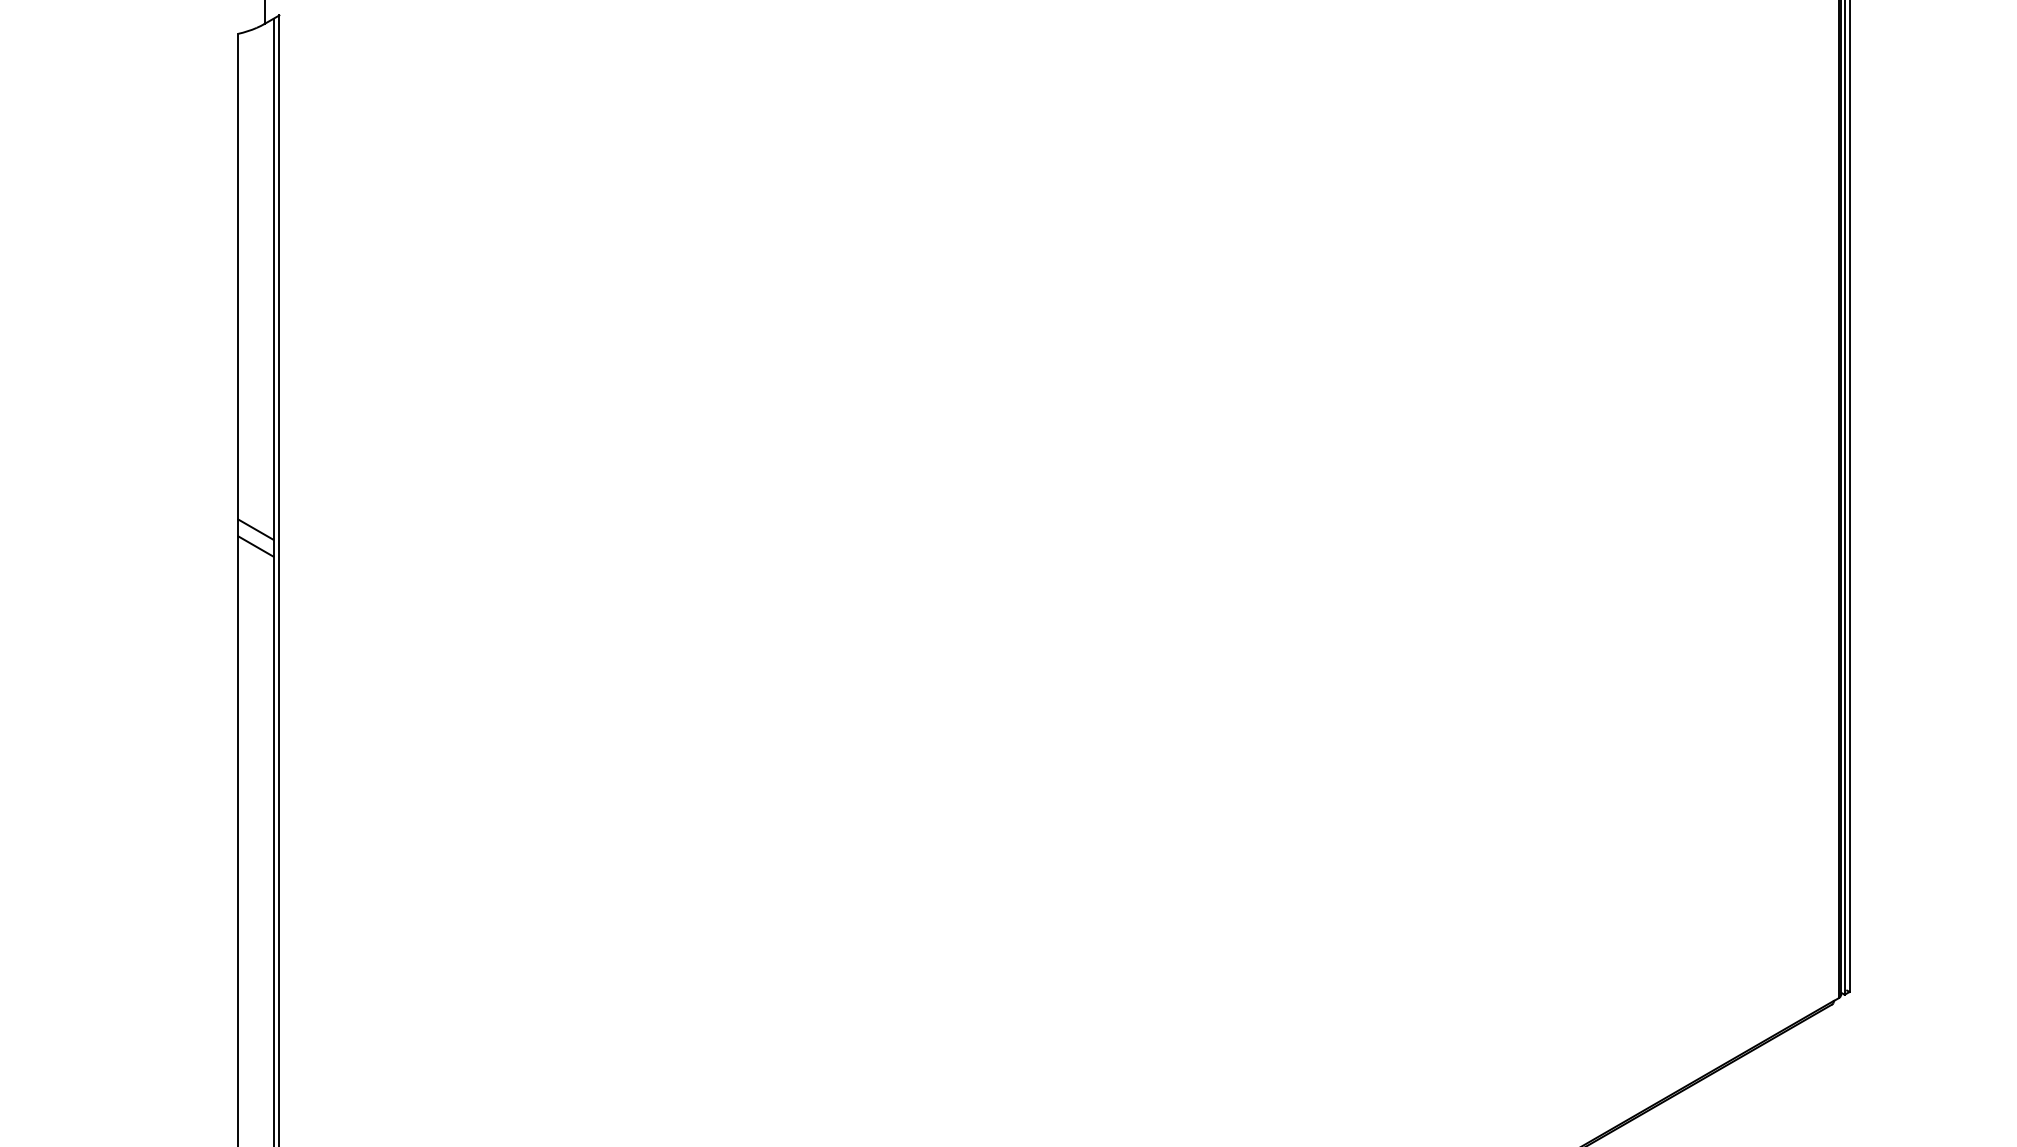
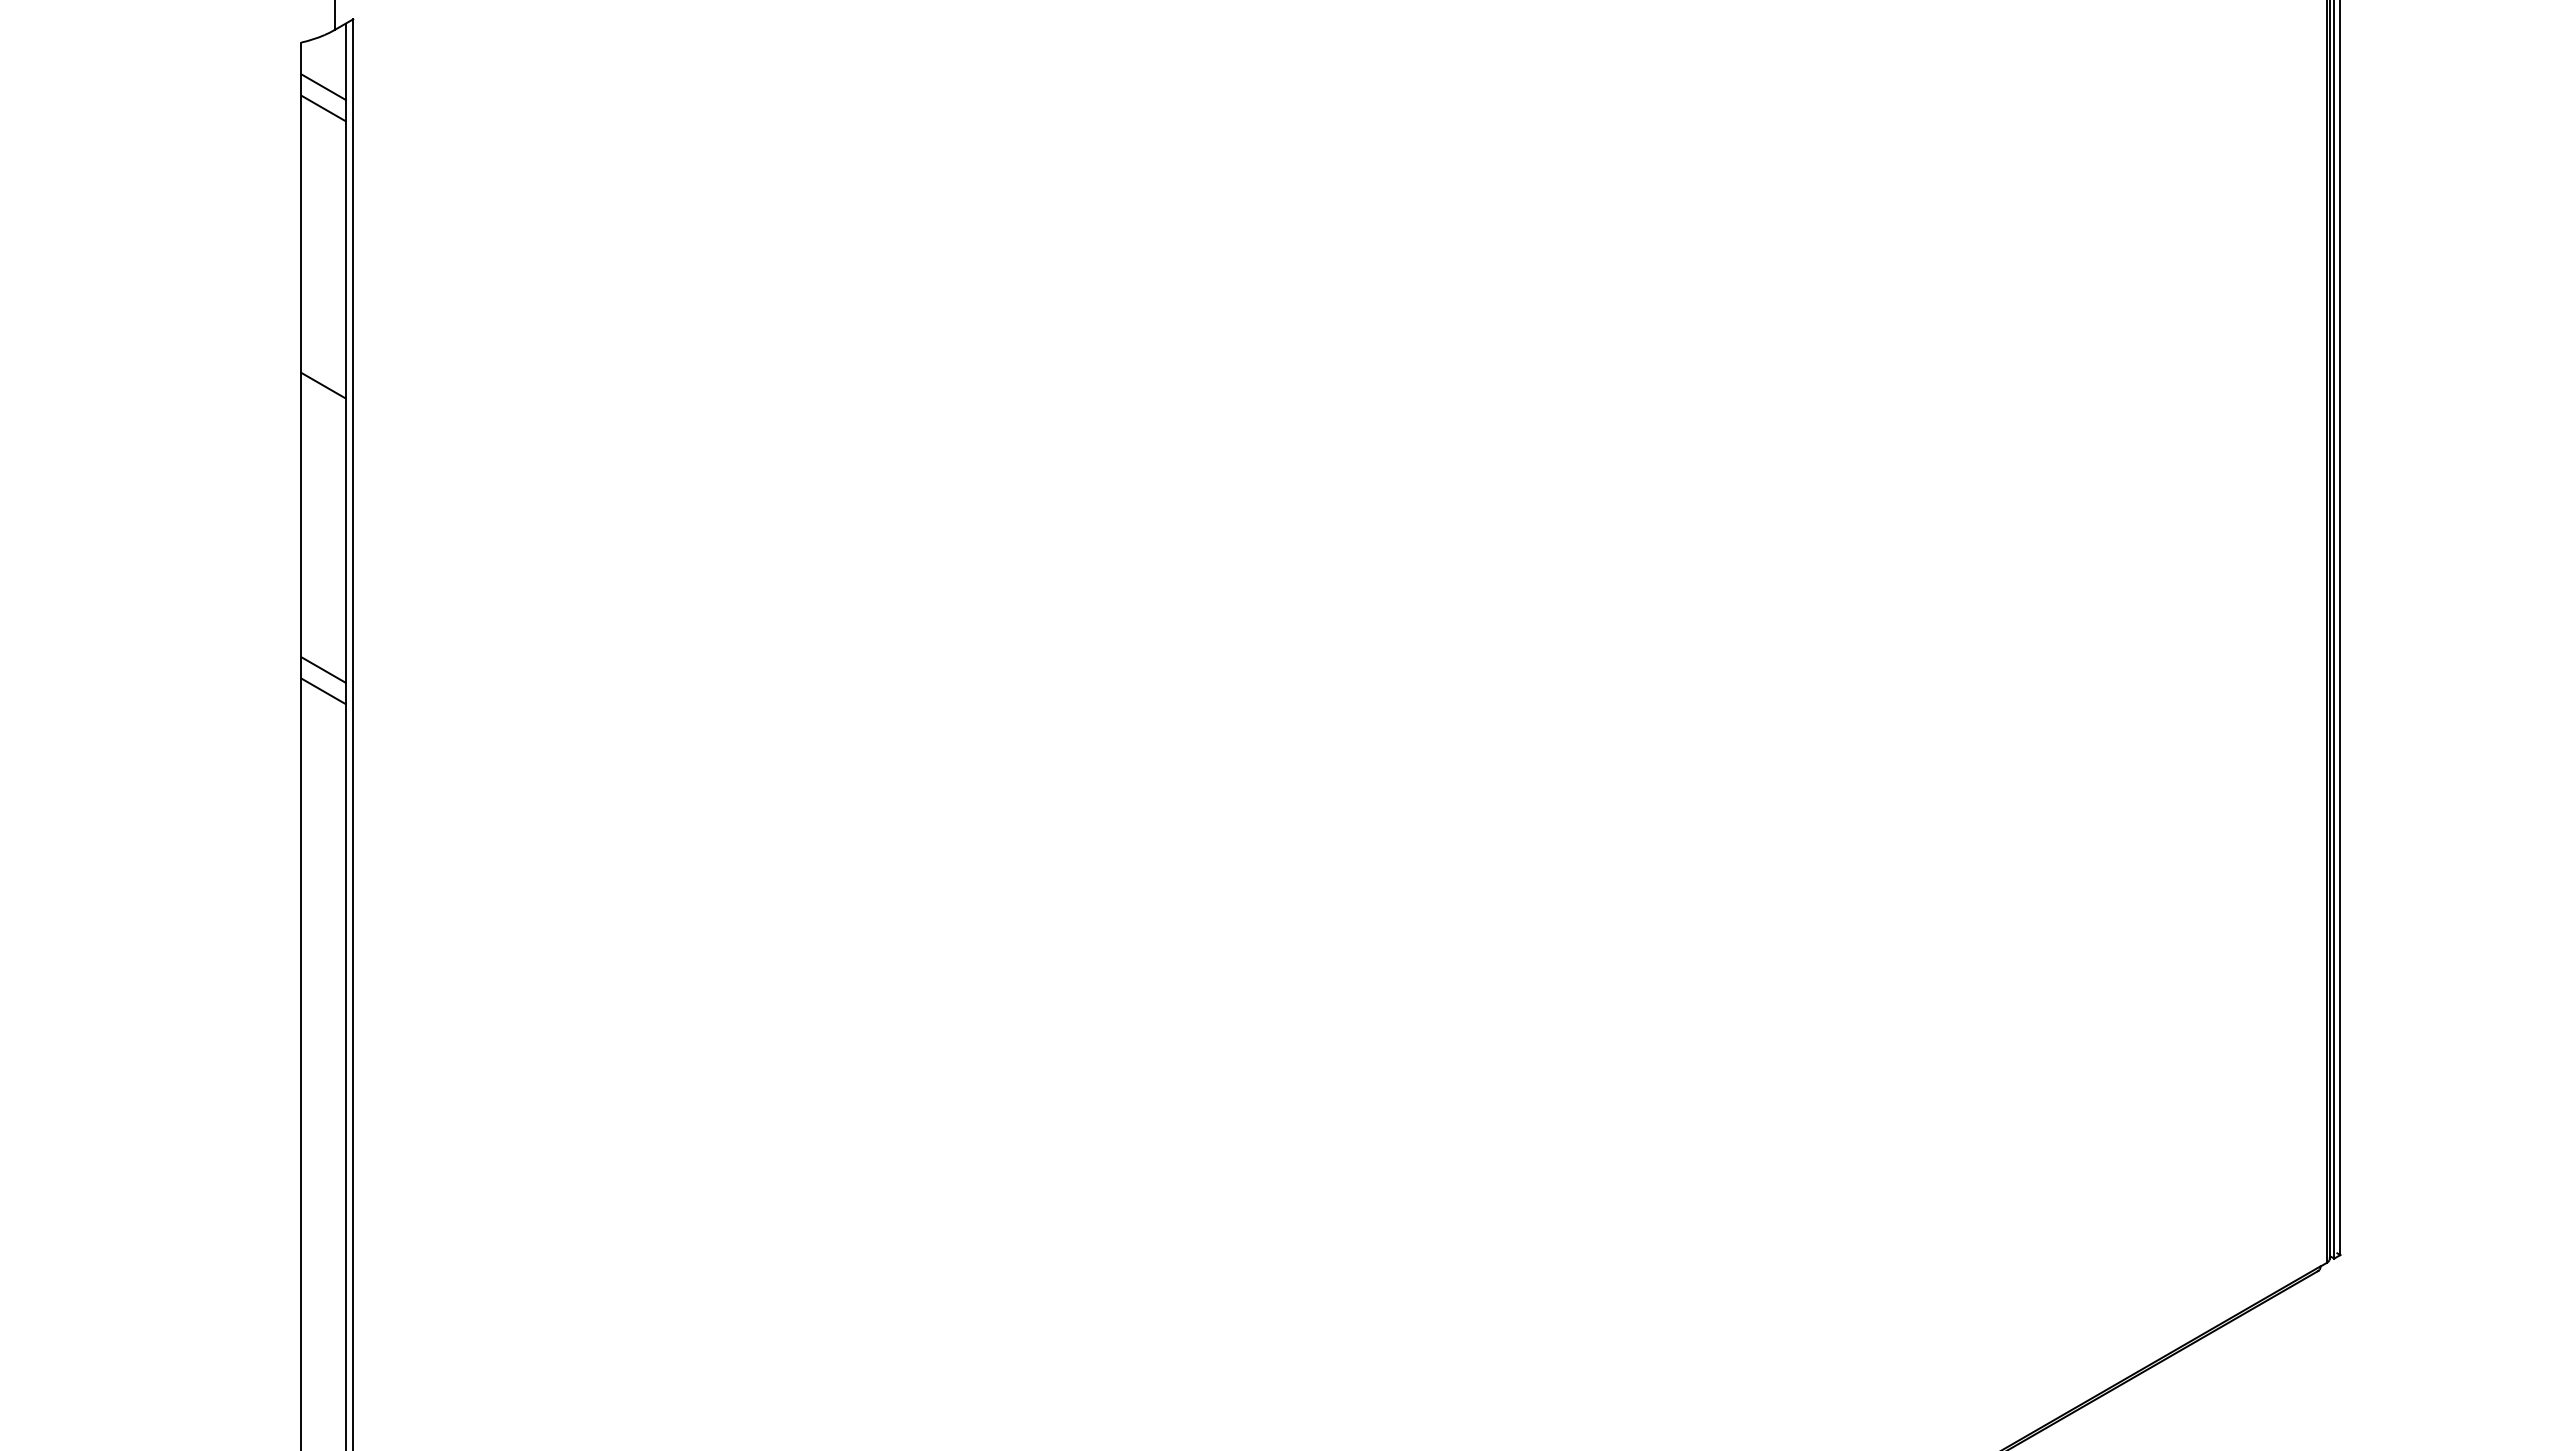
line: (255, 69) -> (323, 87), added
line: (255, 85) -> (323, 108), added
line: (255, 304) -> (323, 385), added

